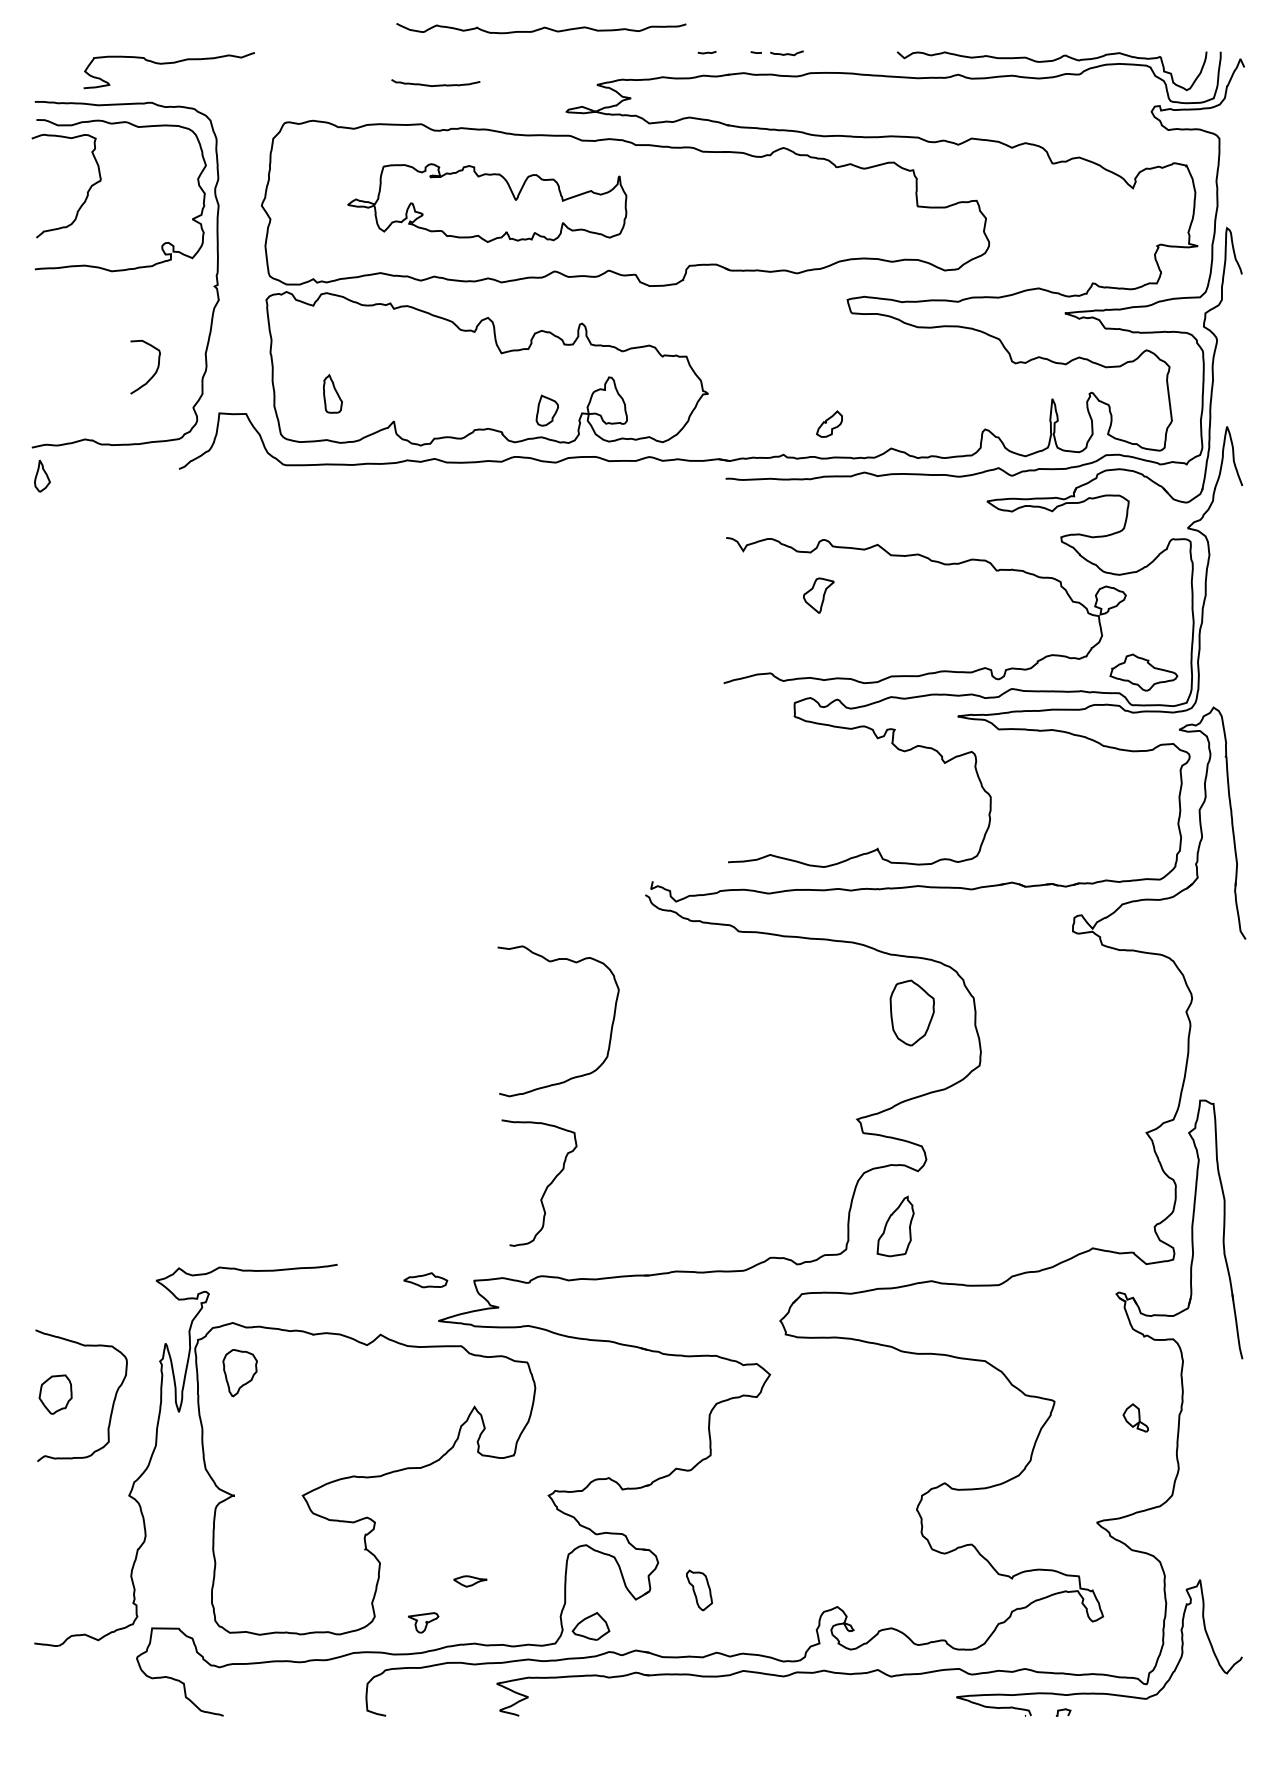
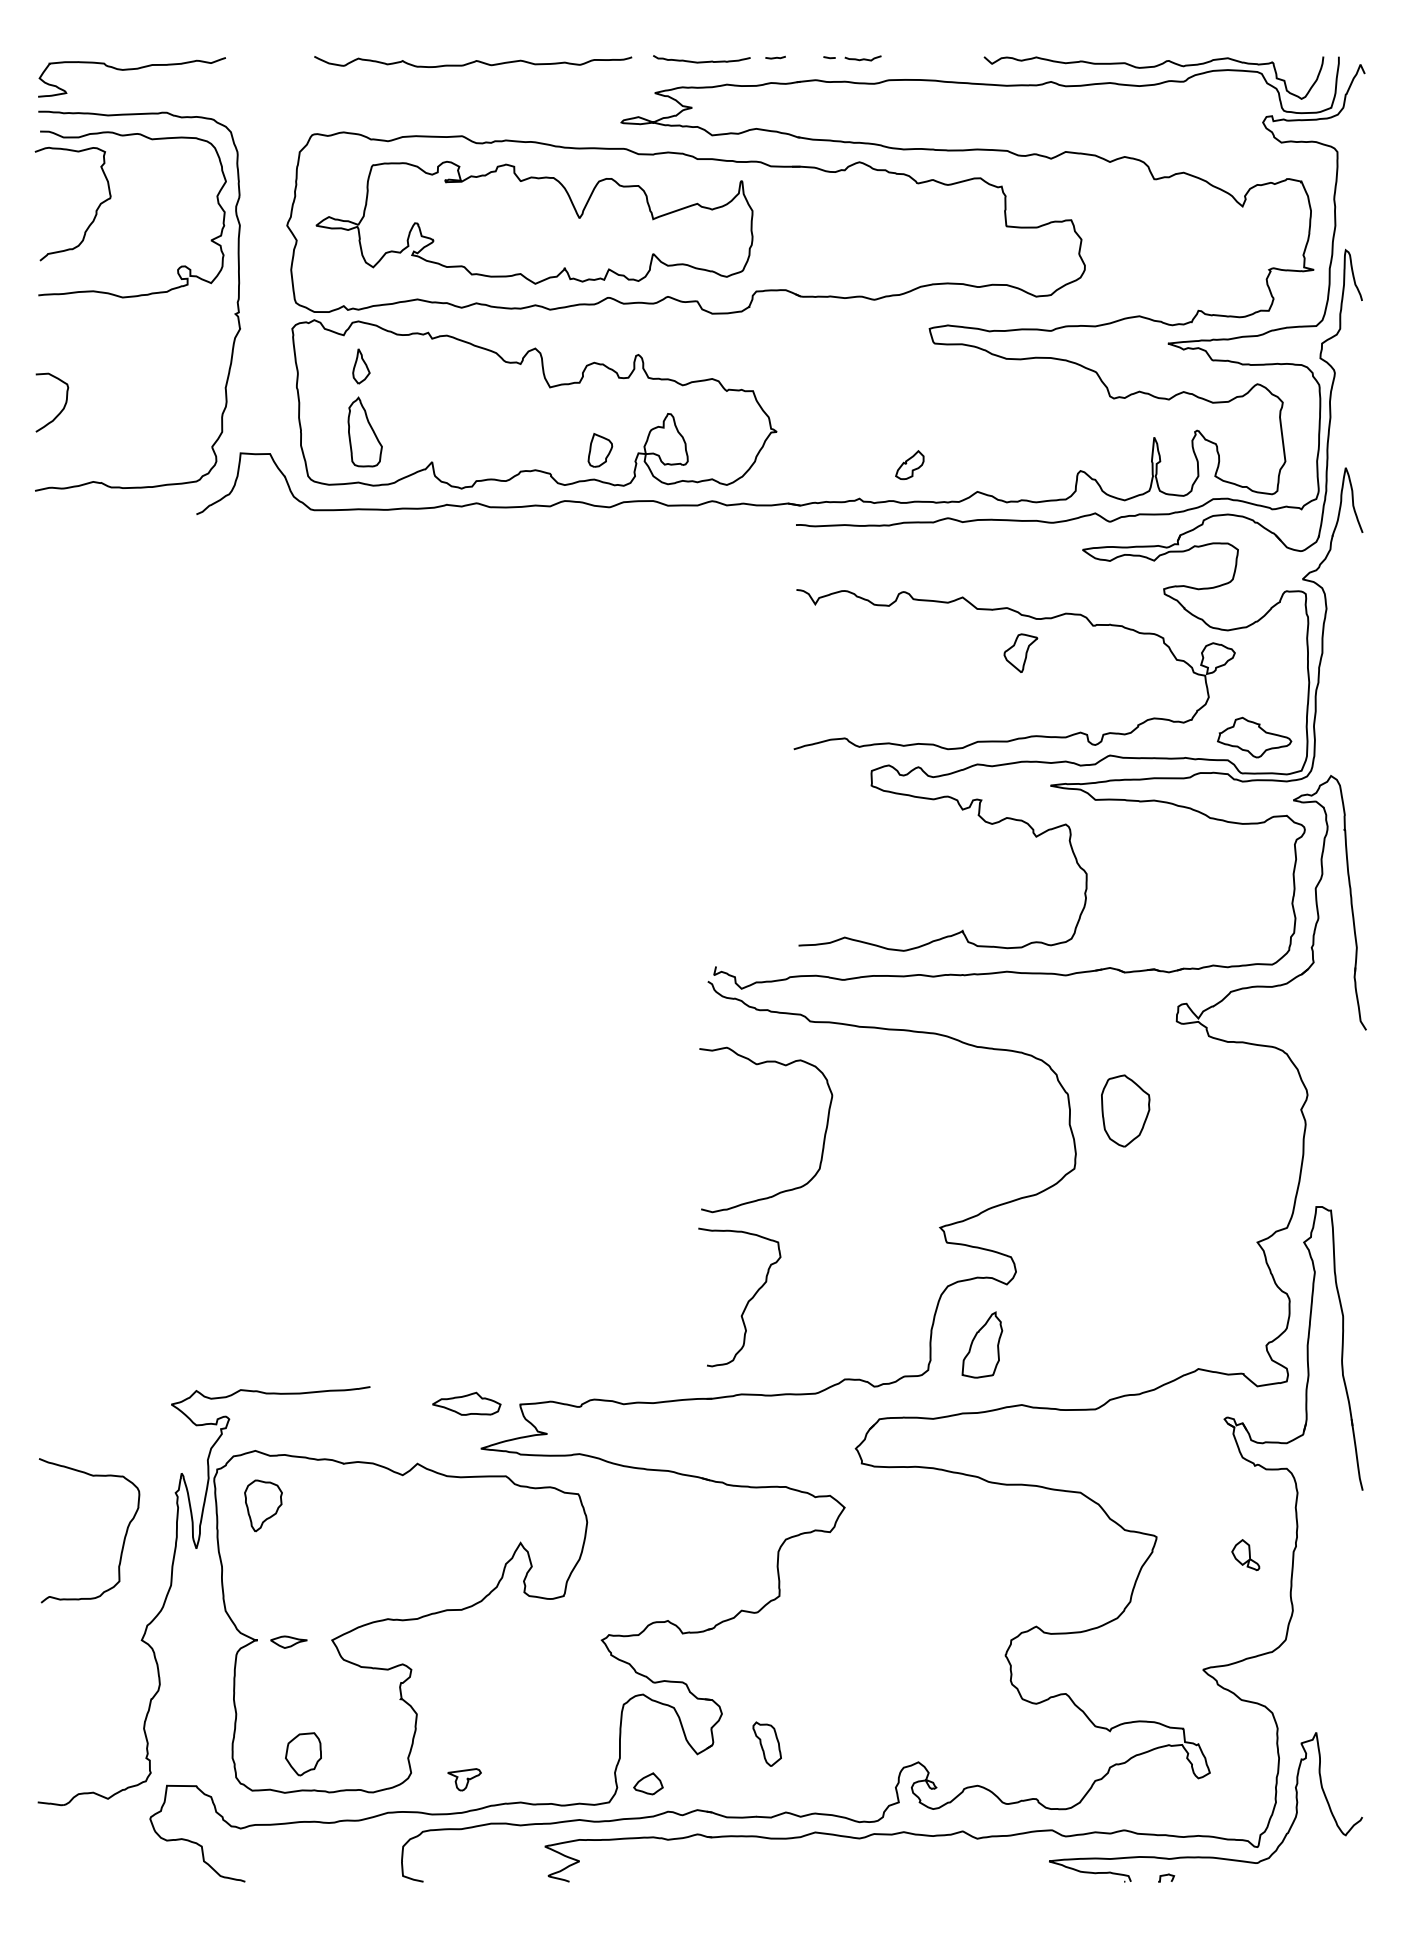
curve: (541, 28) -> (473, 61), moved
curve: (168, 64) -> (131, 70), moved
curve: (436, 84) -> (702, 60), moved
part: (486, 202) -> (533, 222), size x1.43
curve: (154, 372) -> (62, 408), moved
part: (332, 393) -> (364, 431), size x1.67
part: (42, 475) -> (361, 365), moved
part: (818, 595) -> (1020, 653), moved
part: (911, 1012) -> (1124, 1110), moved
curve: (610, 1029) -> (823, 1138), moved
curve: (546, 1186) -> (747, 1301), moved
part: (425, 1280) -> (466, 1404), size x1.43
part: (55, 1394) -> (303, 1754), moved
part: (470, 1581) -> (289, 1642), moved
part: (591, 1626) -> (648, 1783), size x0.71

